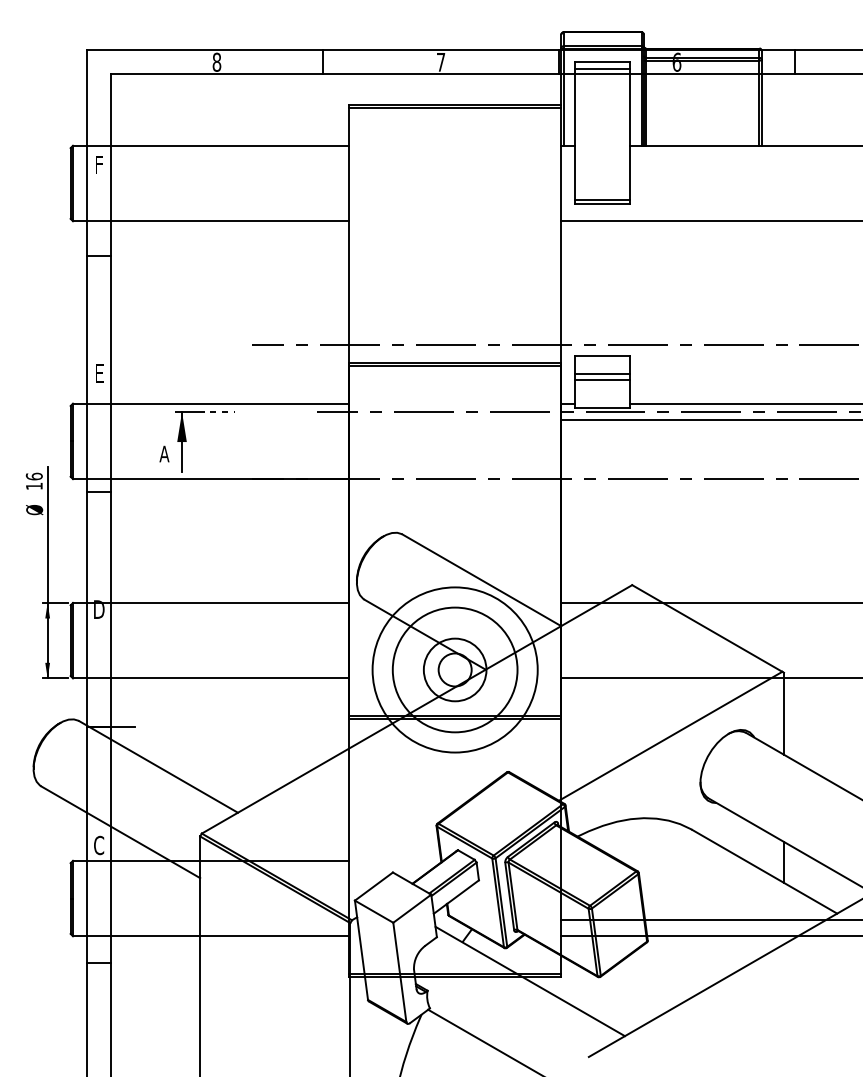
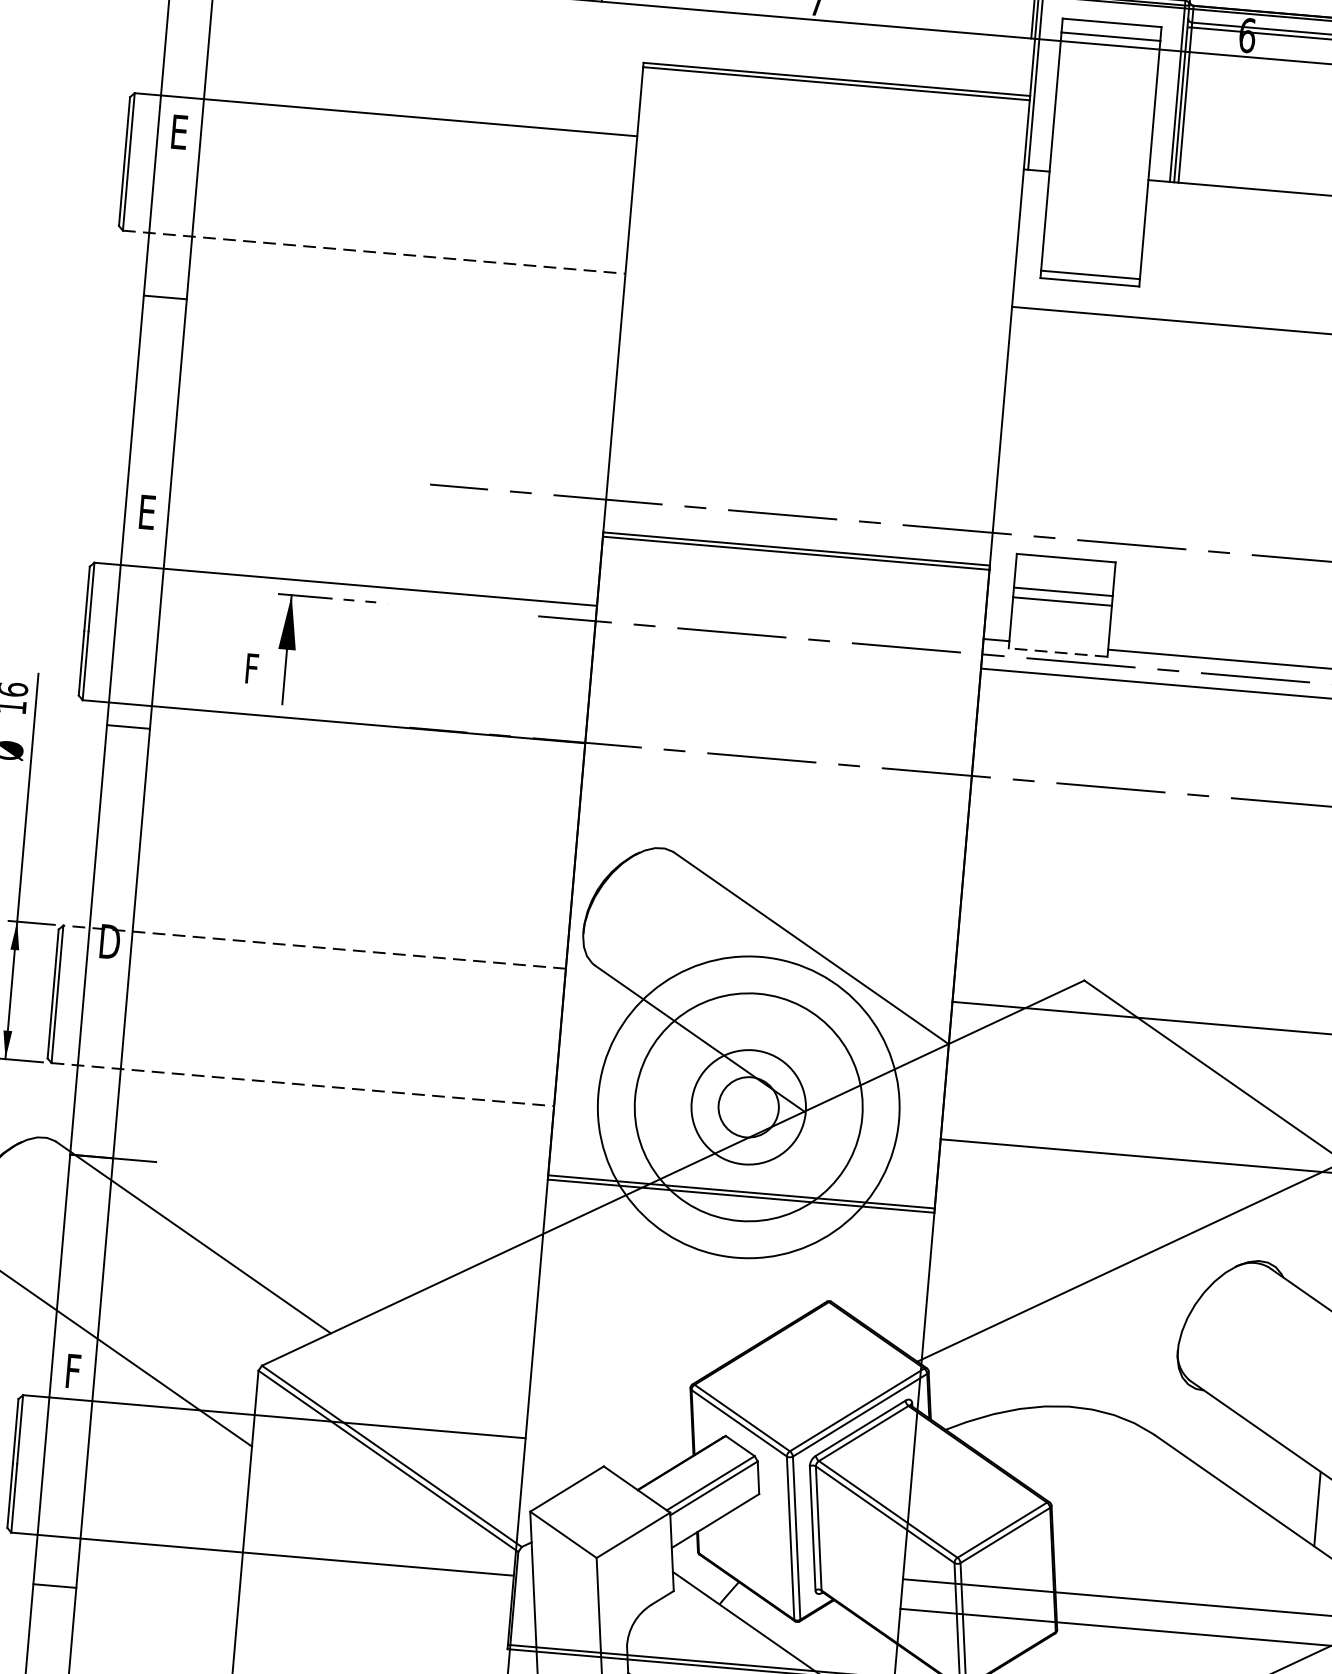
text: (98, 164) -> (178, 131), F -> E
line: (211, 221) -> (375, 252), solid -> dashed
line: (602, 407) -> (1057, 652), solid -> dashed
text: (164, 453) -> (253, 667), A -> F
line: (211, 602) -> (315, 946), solid -> dashed
line: (211, 678) -> (303, 1084), solid -> dashed
text: (99, 845) -> (73, 1371), C -> F

